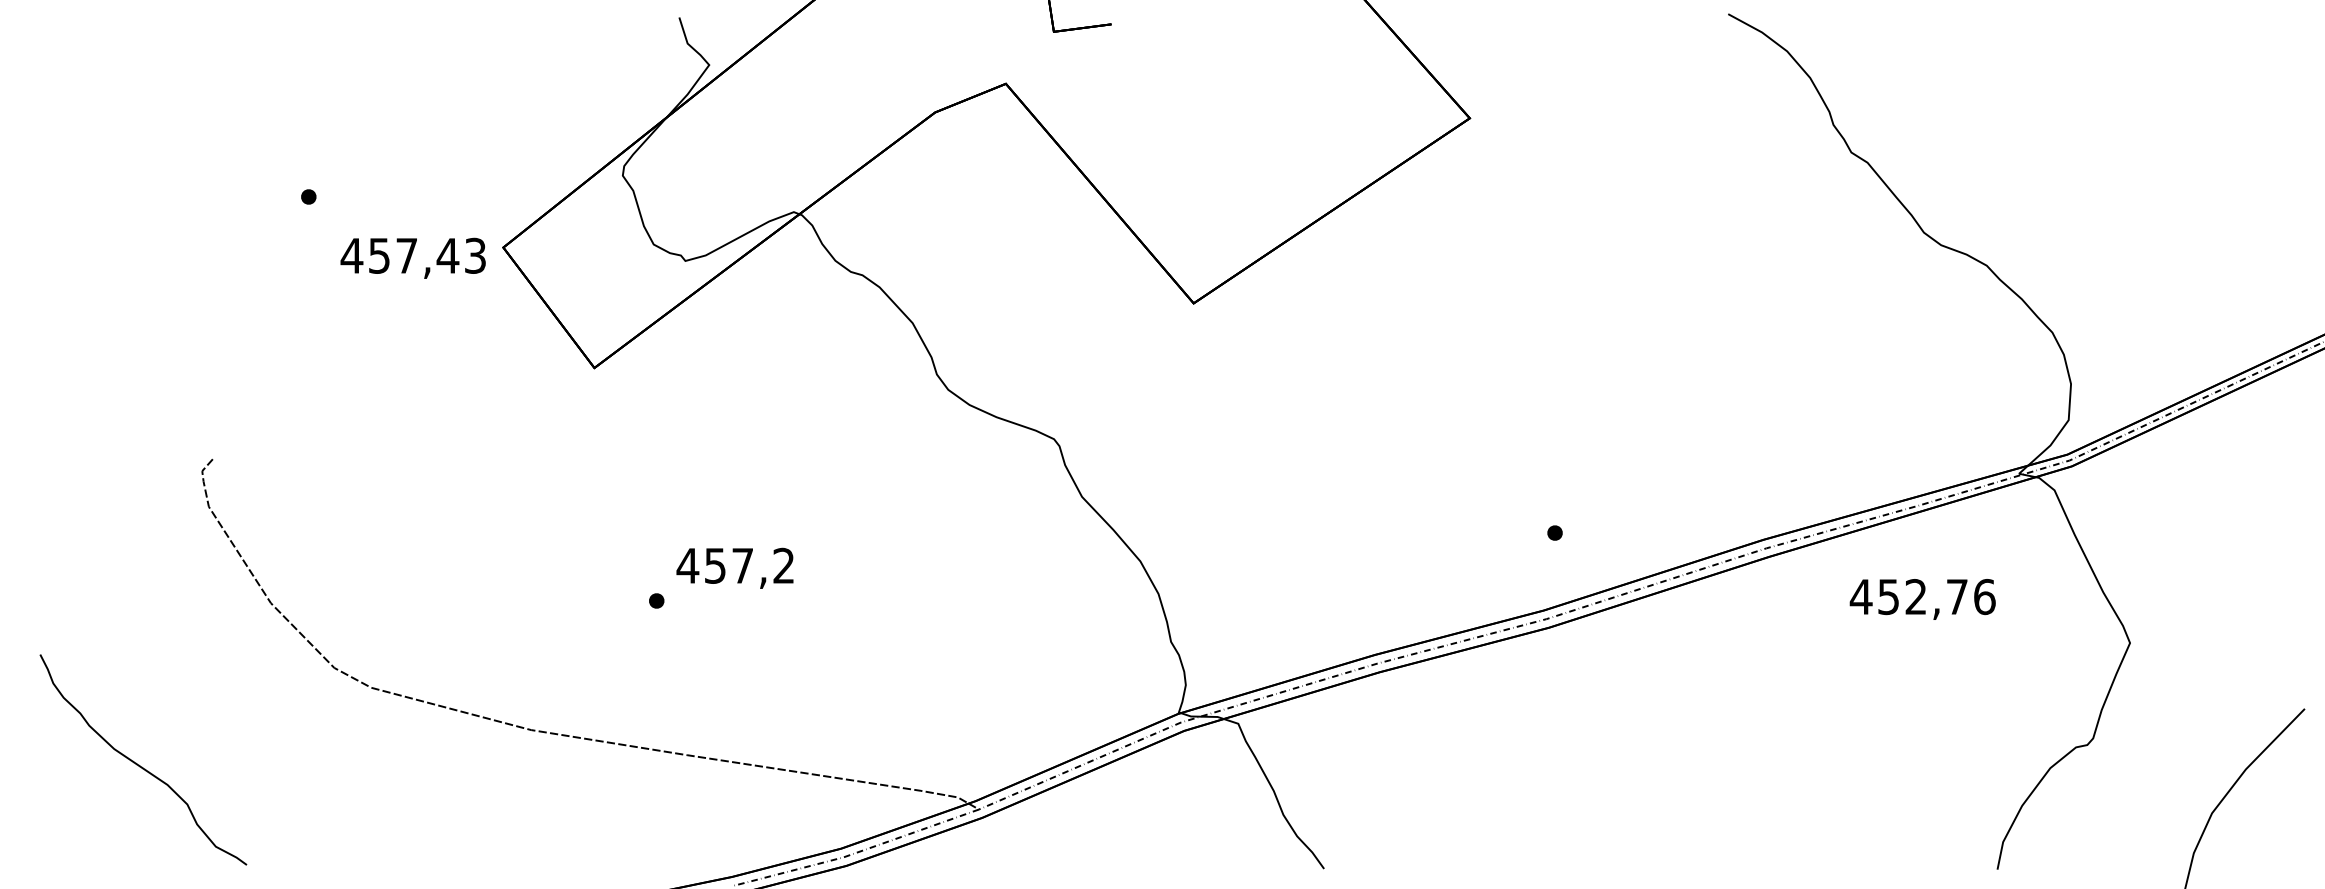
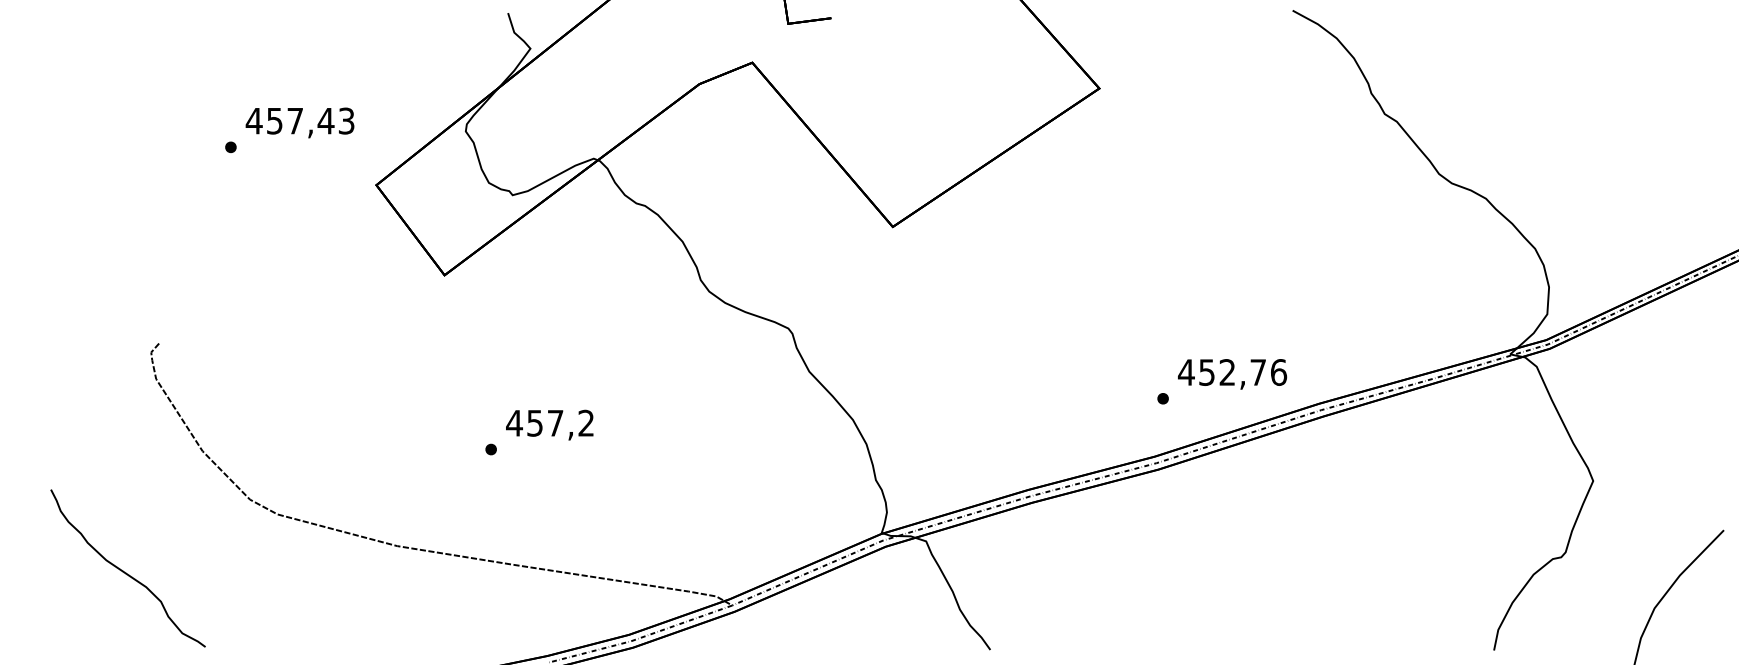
text: (412, 257) -> (299, 122), moved
text: (1922, 599) -> (1232, 374), moved
curve: (139, 764) -> (125, 571), moved

